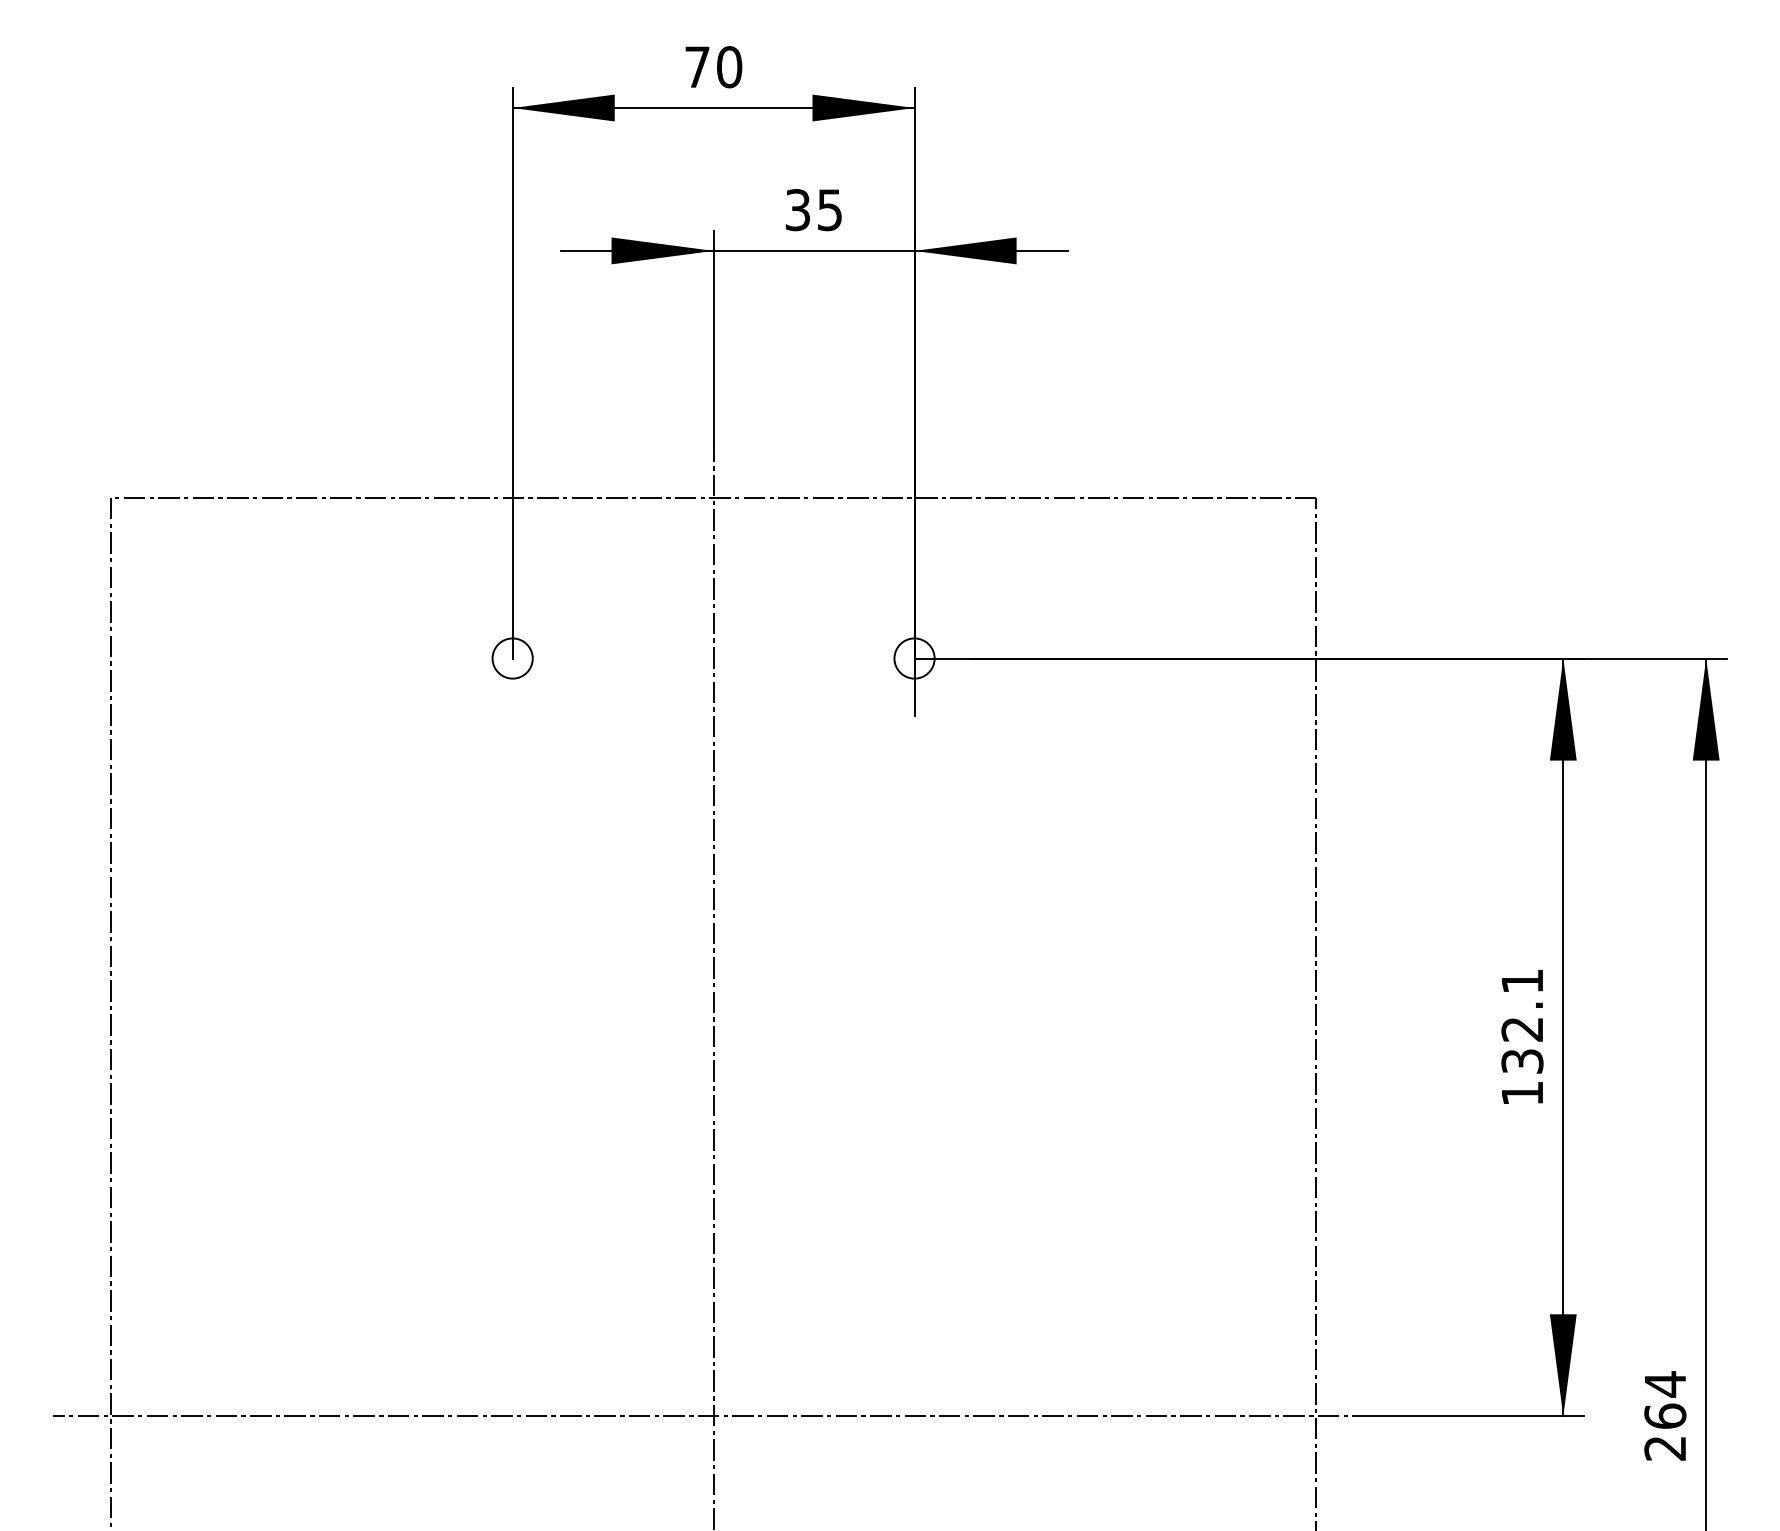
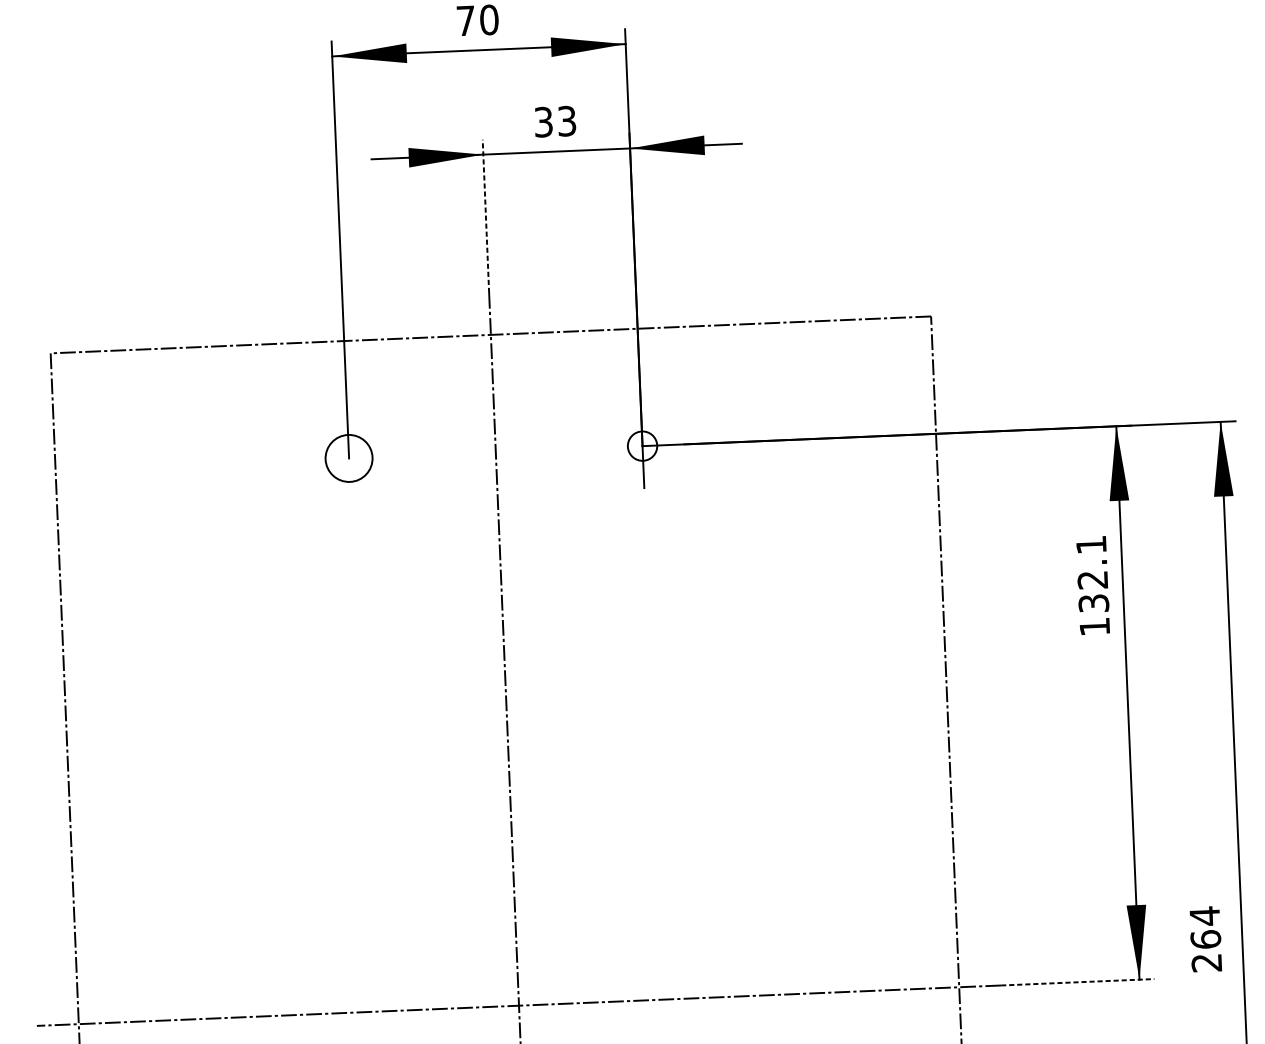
text: (830, 209) -> (567, 120), 35 -> 33
line: (713, 335) -> (485, 216), solid -> dashed
circle: (512, 658) -> (348, 458), size x1.6
text: (1522, 1036) -> (1093, 585), moved
text: (1665, 1415) -> (1205, 938), moved
line: (1478, 1416) -> (1077, 982), solid -> dashed

